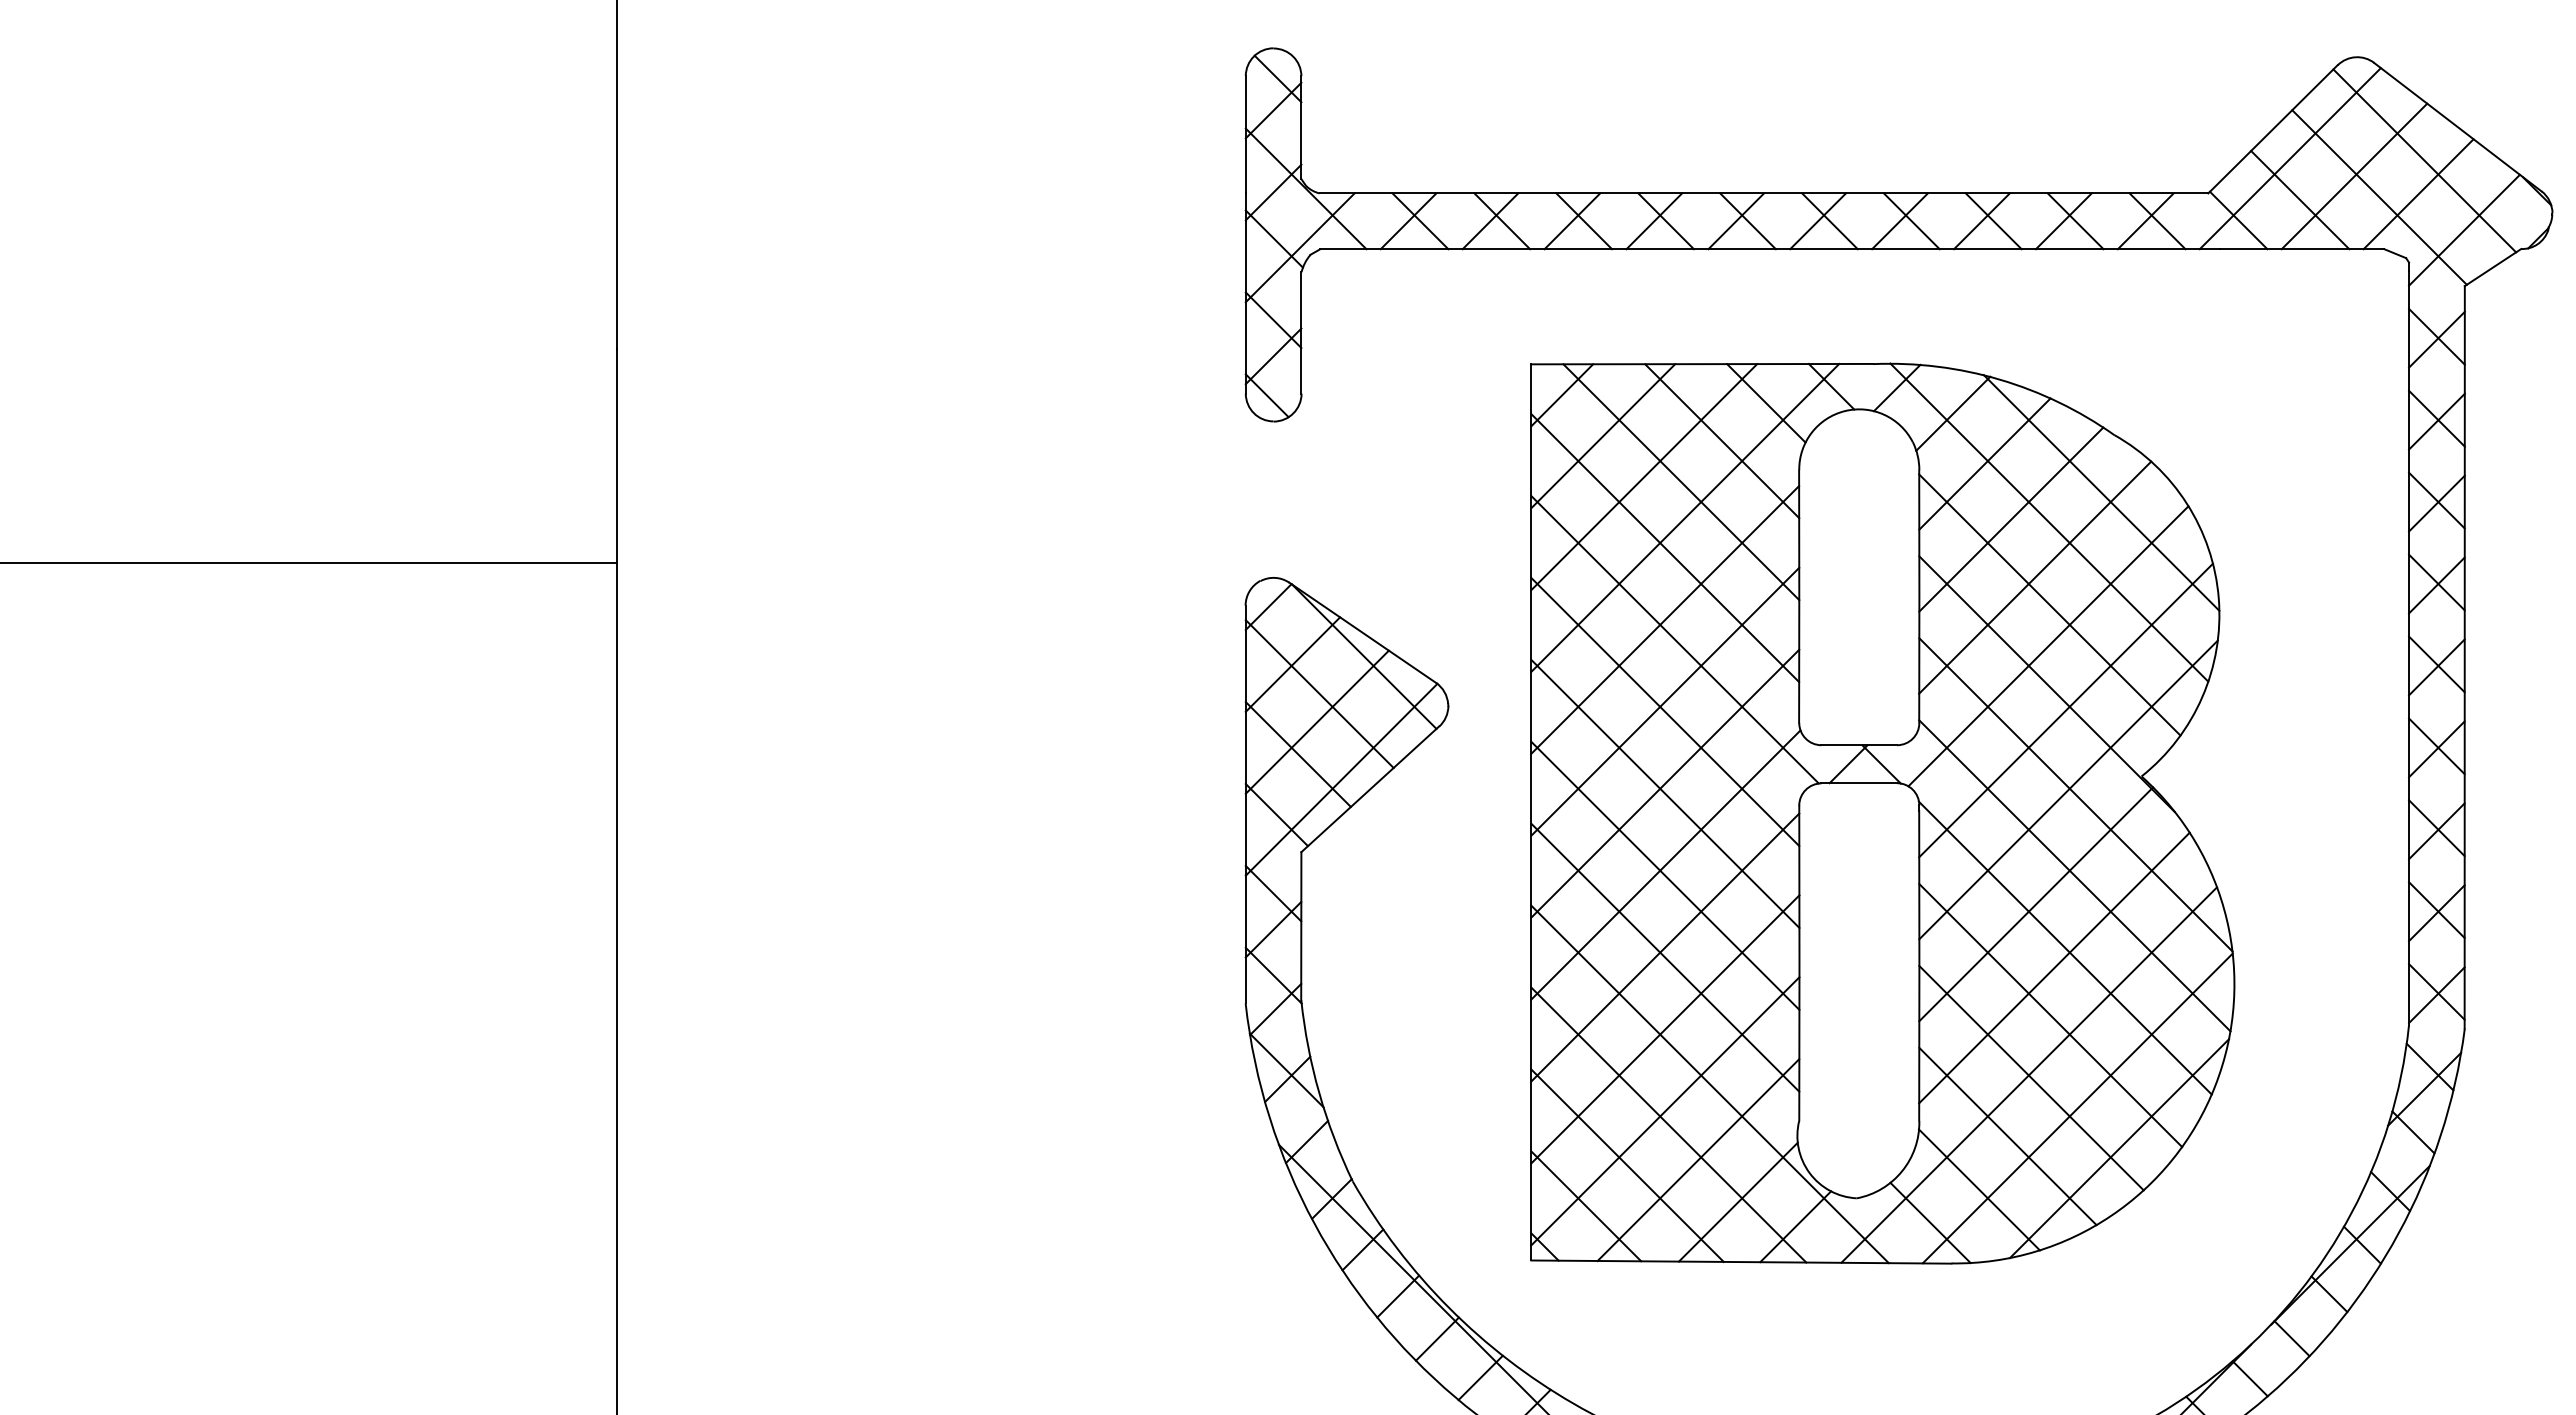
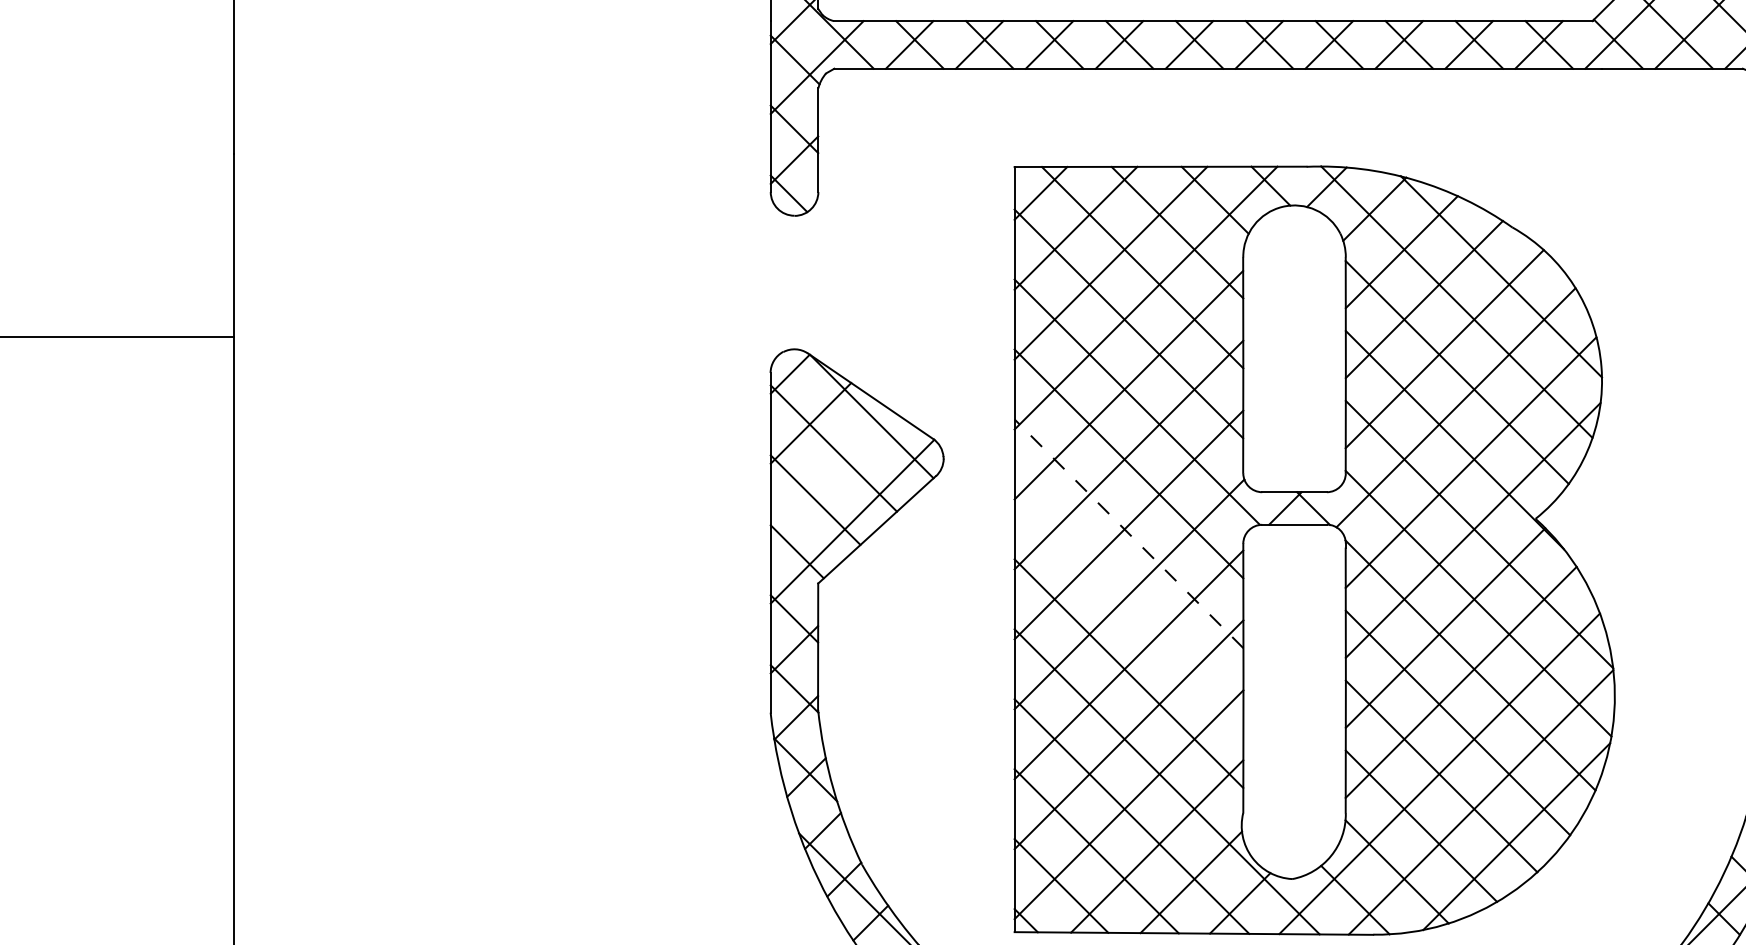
line: (1316, 721) -> (831, 471), removed
line: (1665, 793) -> (1129, 533), solid -> dashed
line: (1665, 875) -> (1129, 603), removed

